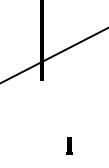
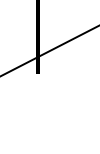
part: (69, 145) -> (63, 133), removed

